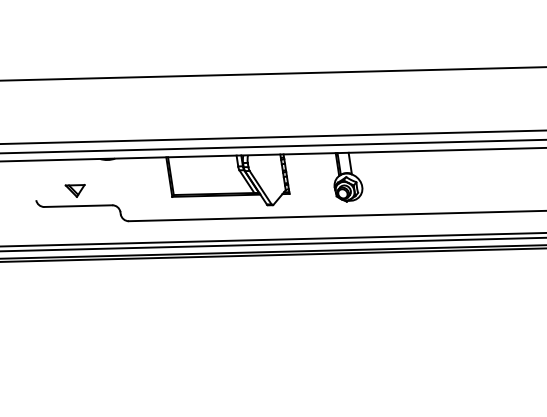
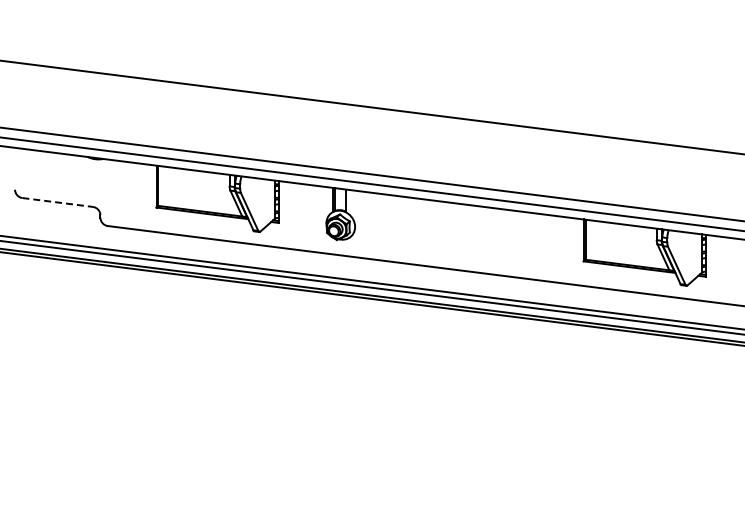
part: (75, 190) -> (57, 185), removed
line: (78, 206) -> (57, 202), solid -> dashed

